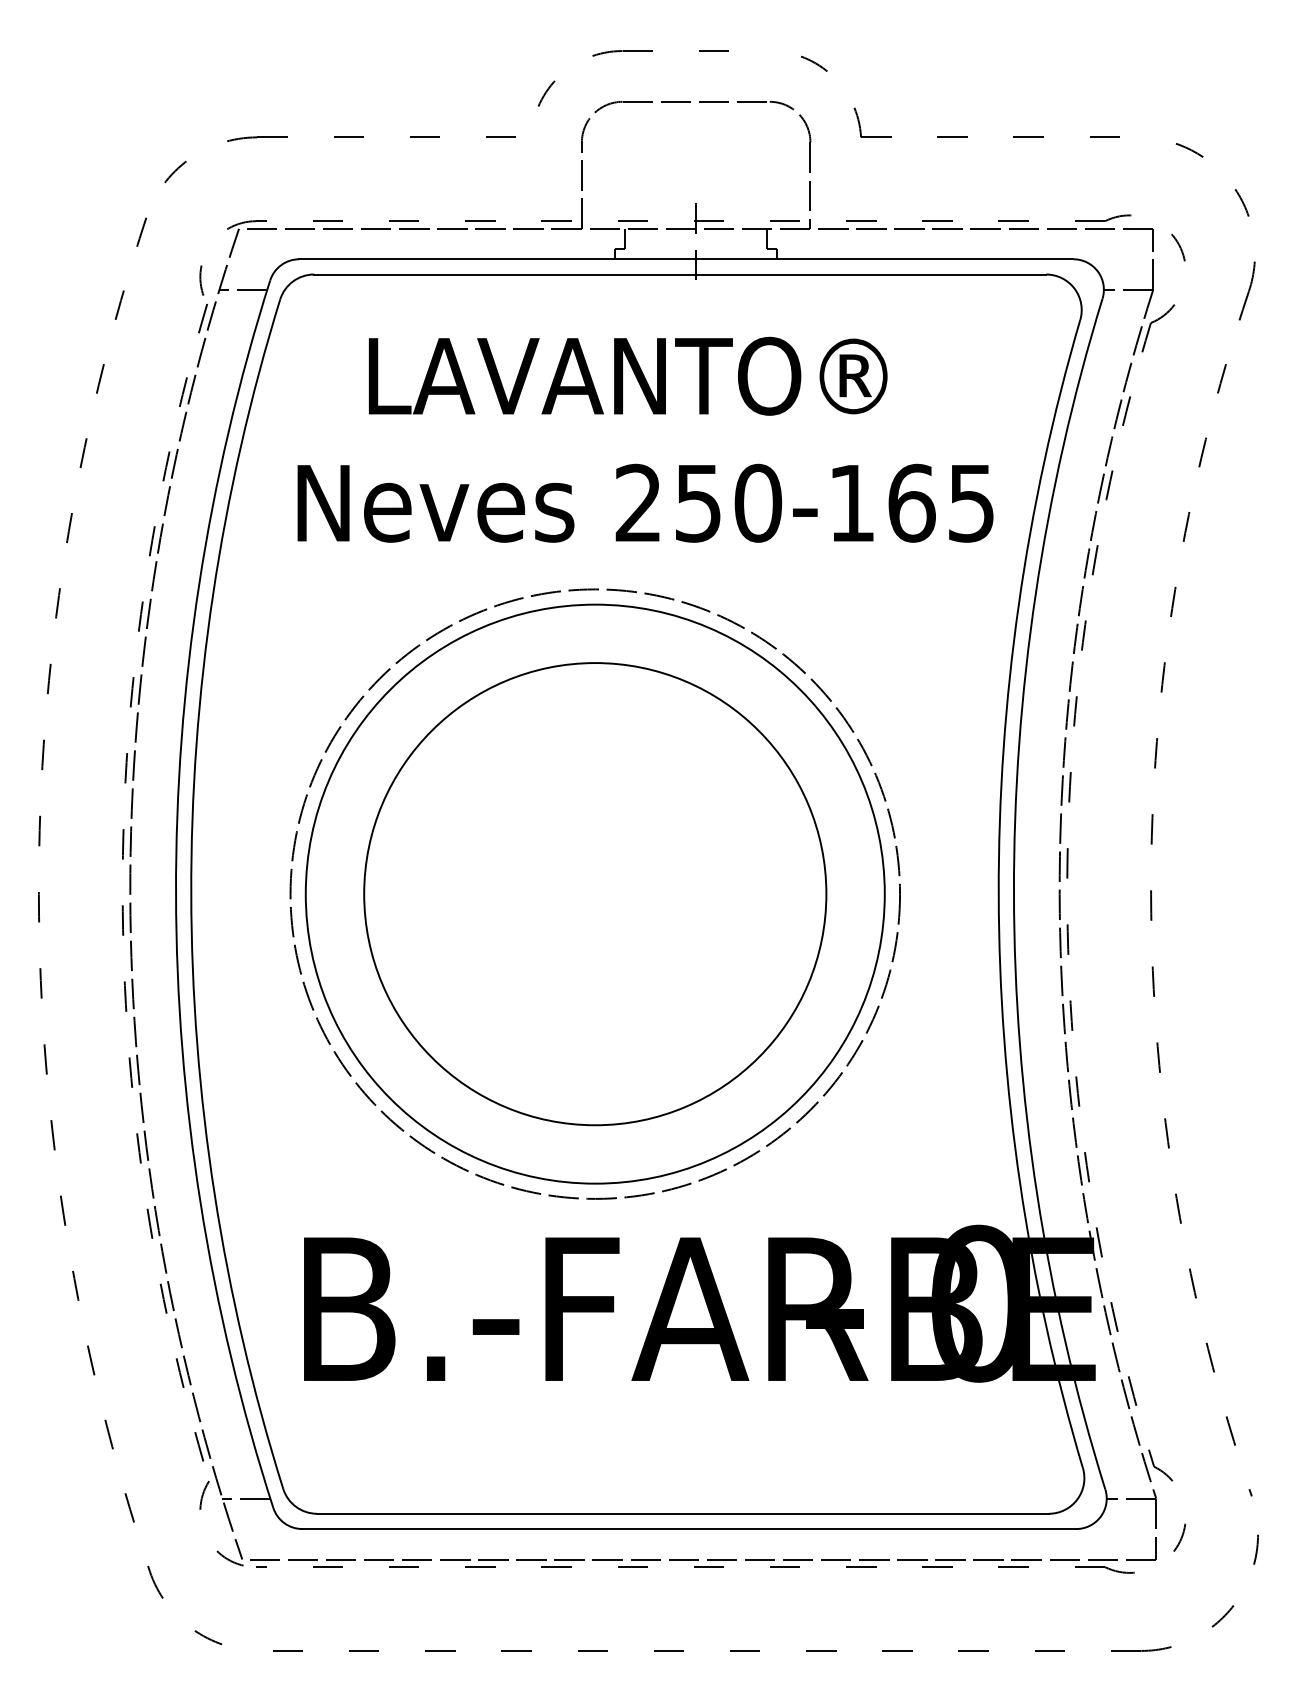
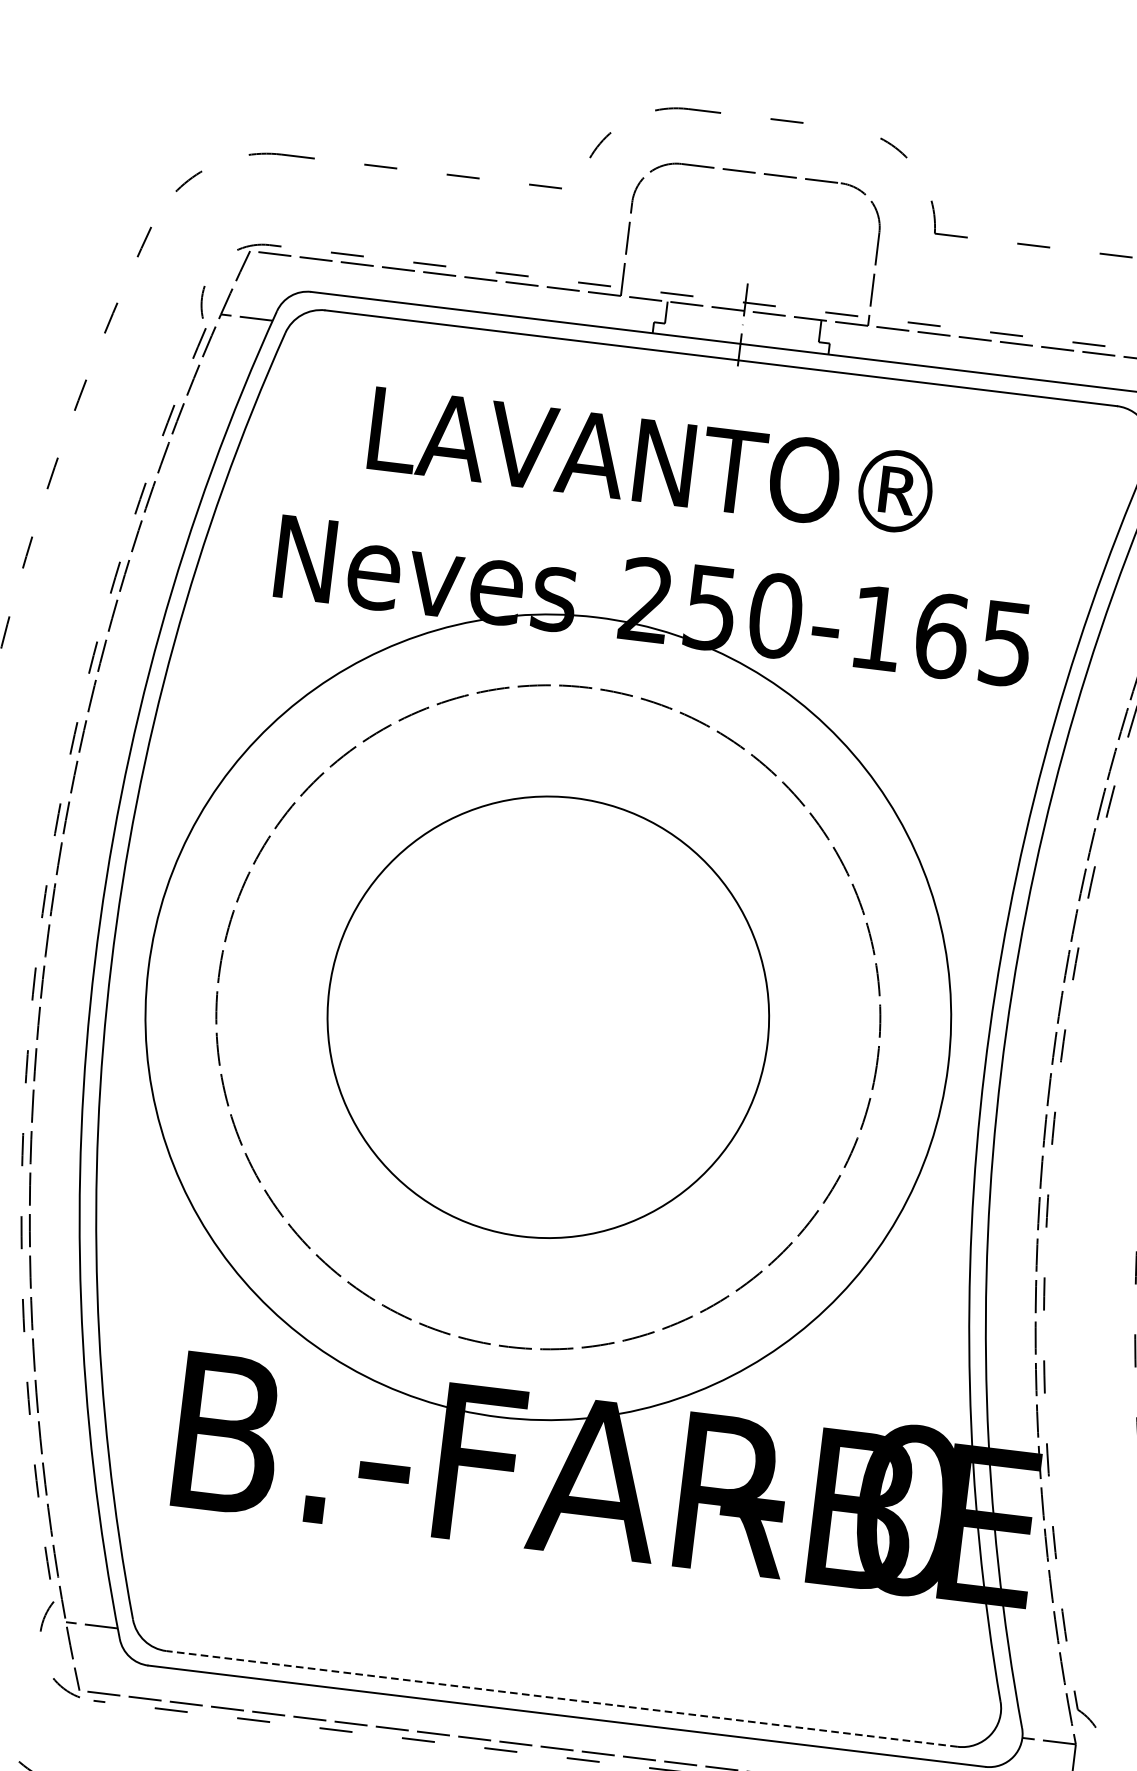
circle: (594, 893) -> (547, 1016), size x0.7
circle: (595, 894) -> (548, 1017), size x1.6
line: (683, 1513) -> (562, 1698), solid -> dashed

